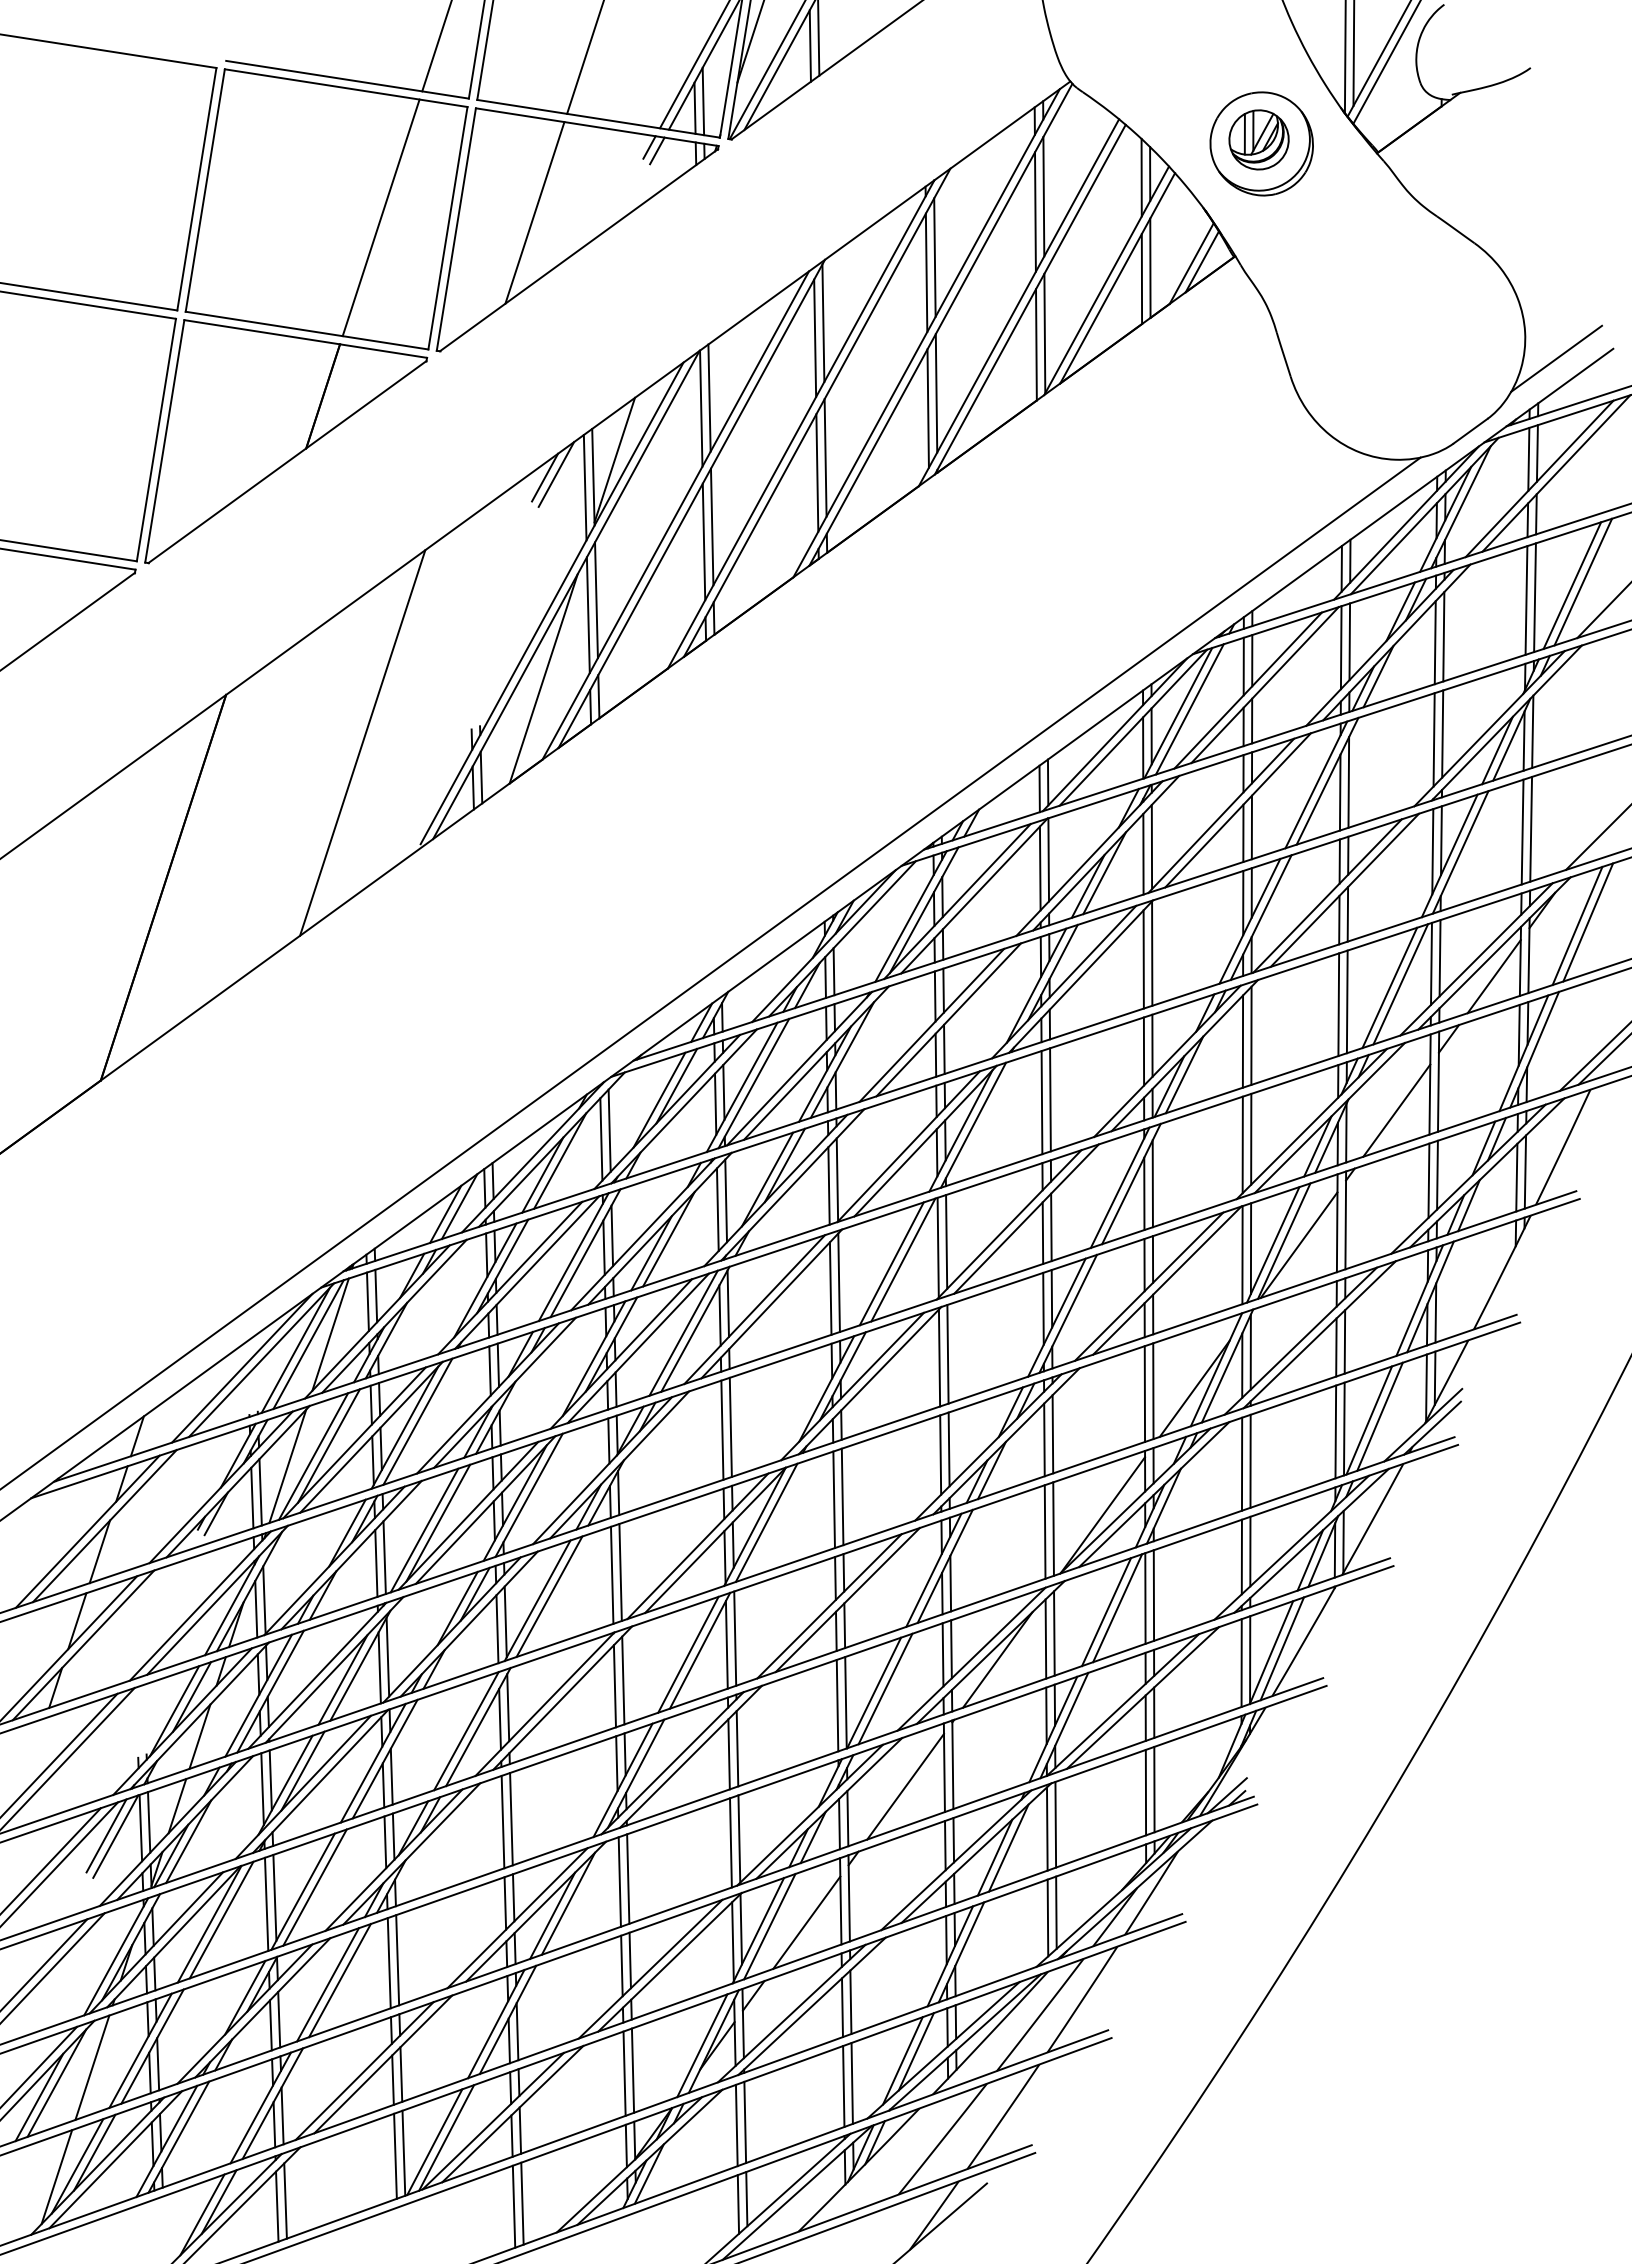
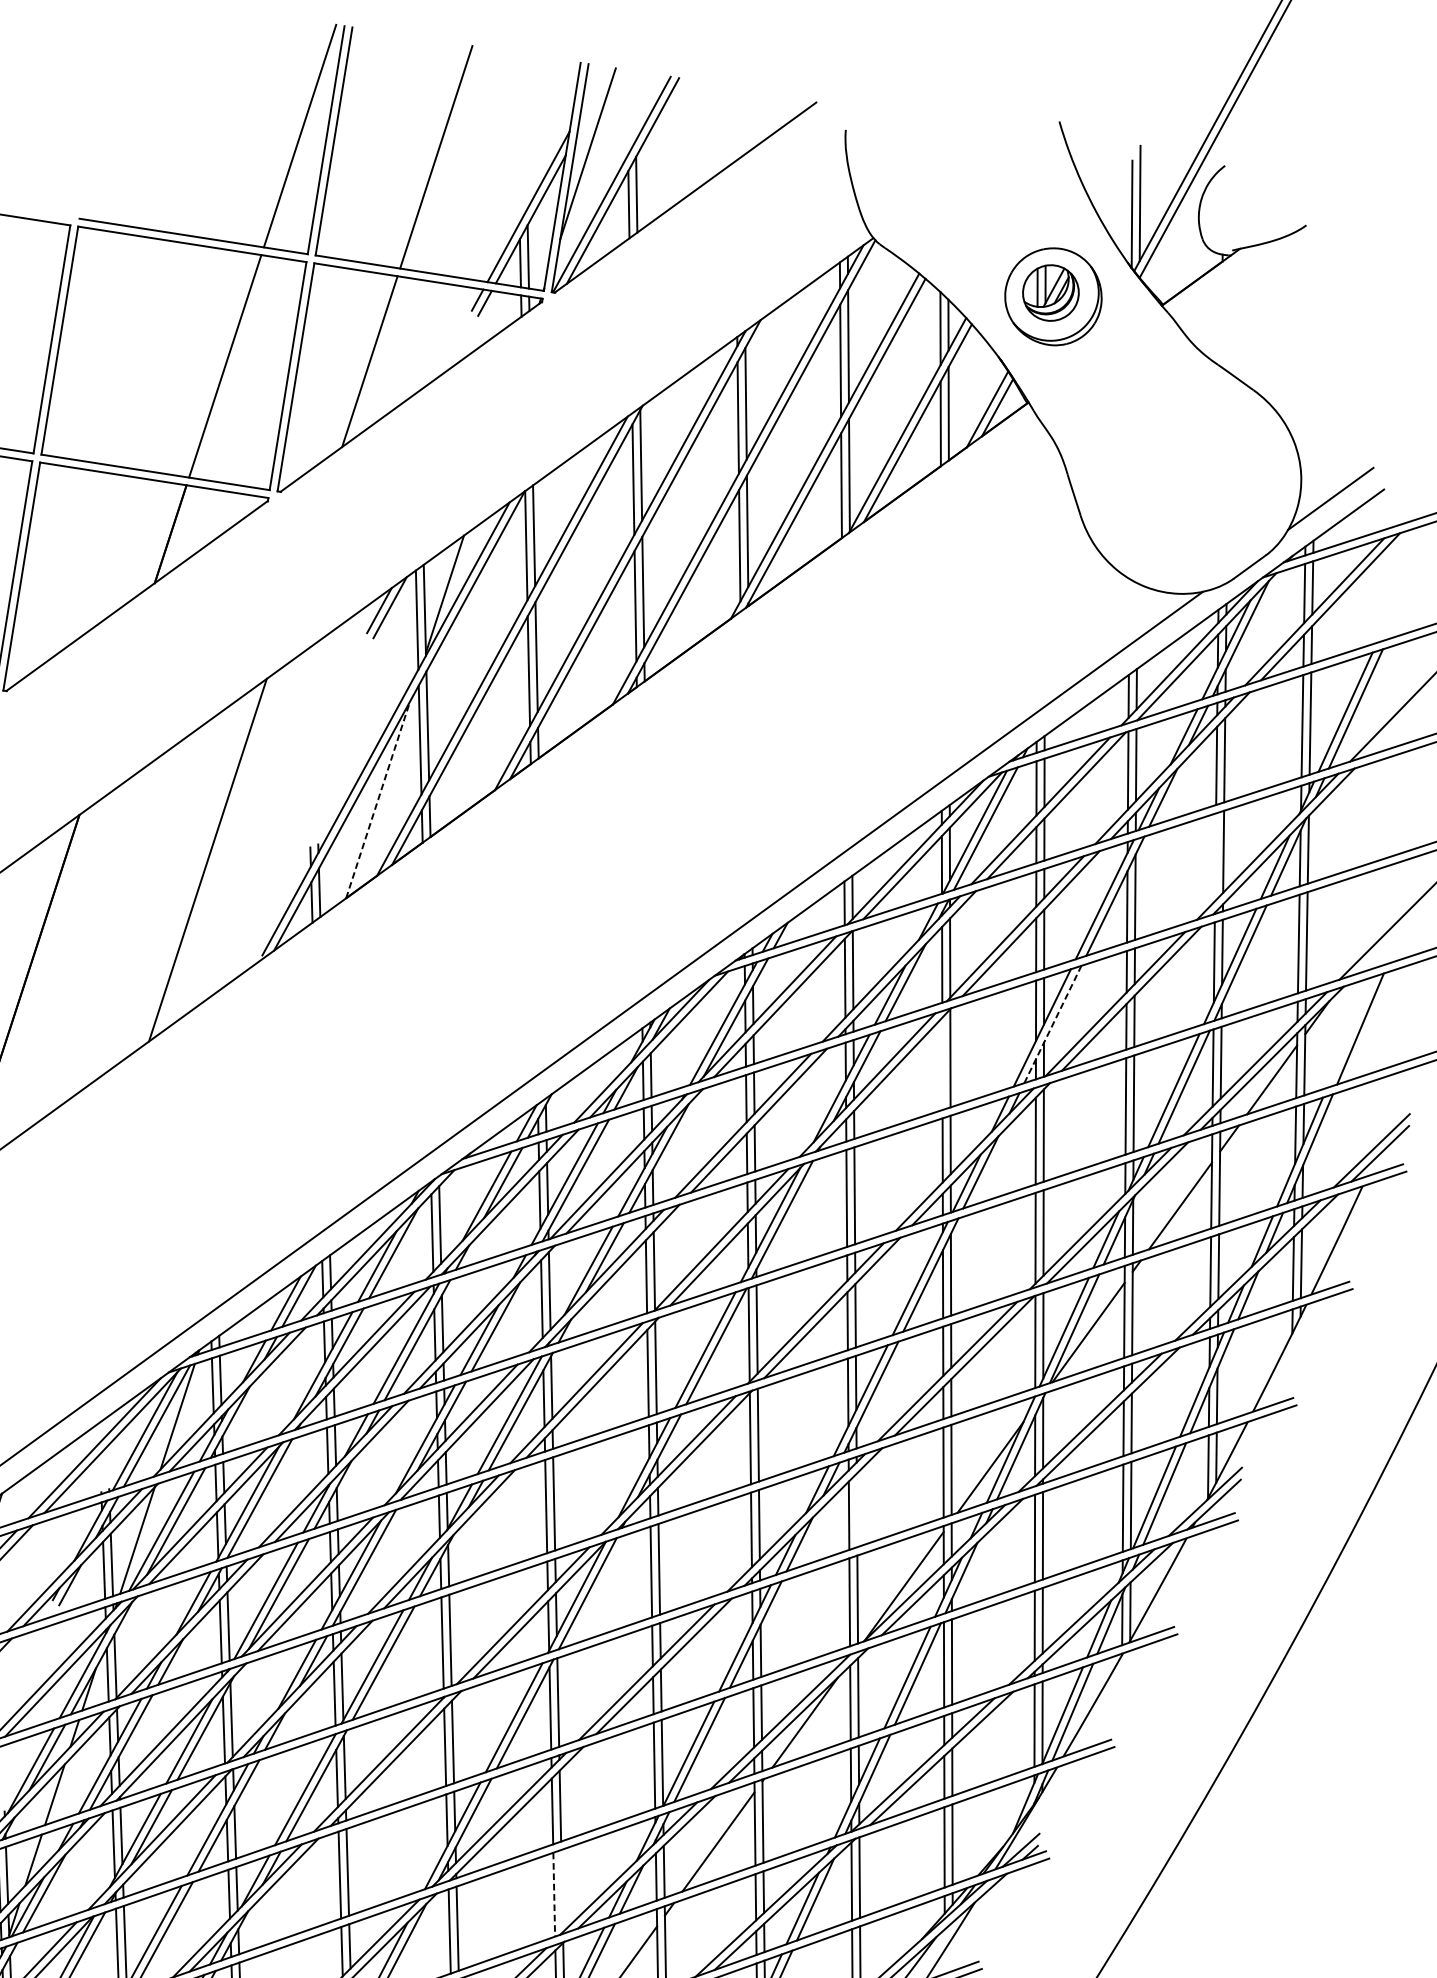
line: (543, 678) -> (377, 799), solid -> dashed
line: (1433, 739) -> (1214, 856), removed
line: (1261, 917) -> (1053, 1024), solid -> dashed
line: (1577, 925) -> (1350, 1031), removed
line: (1143, 959) -> (942, 1063), removed
line: (1052, 1434) -> (856, 1510), removed
line: (739, 1838) -> (562, 1890), removed
line: (730, 1842) -> (553, 1894), solid -> dashed

